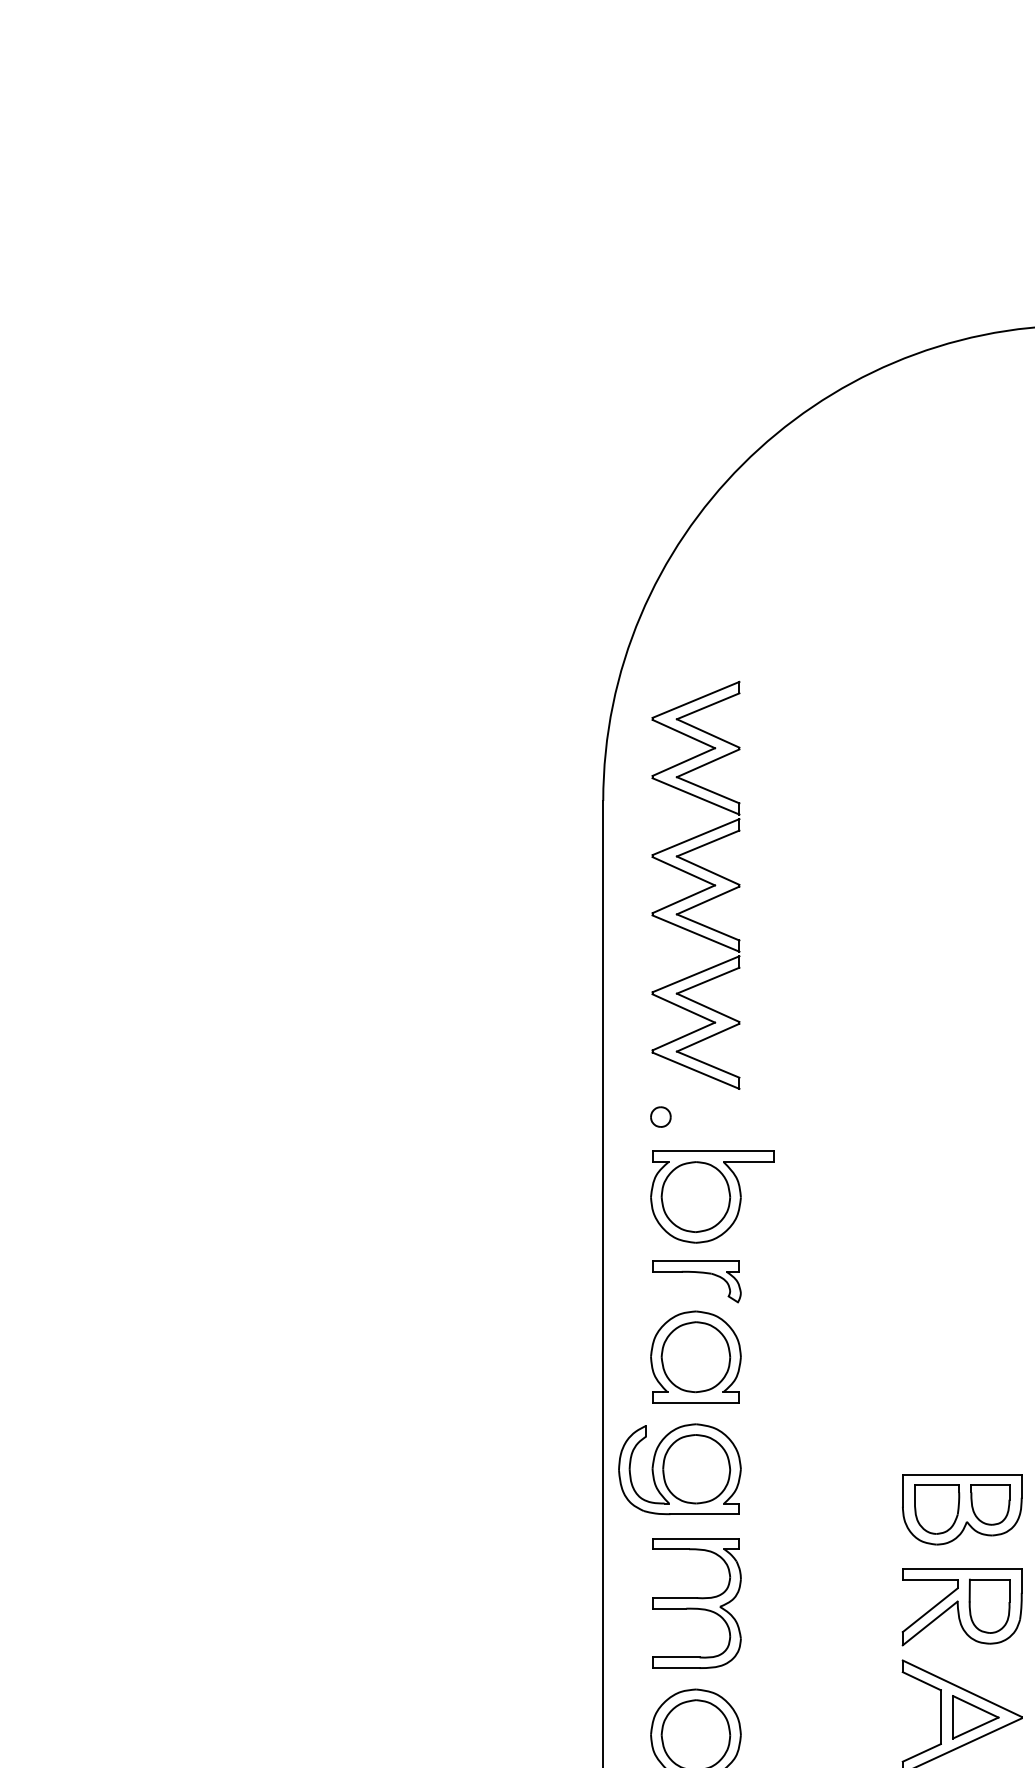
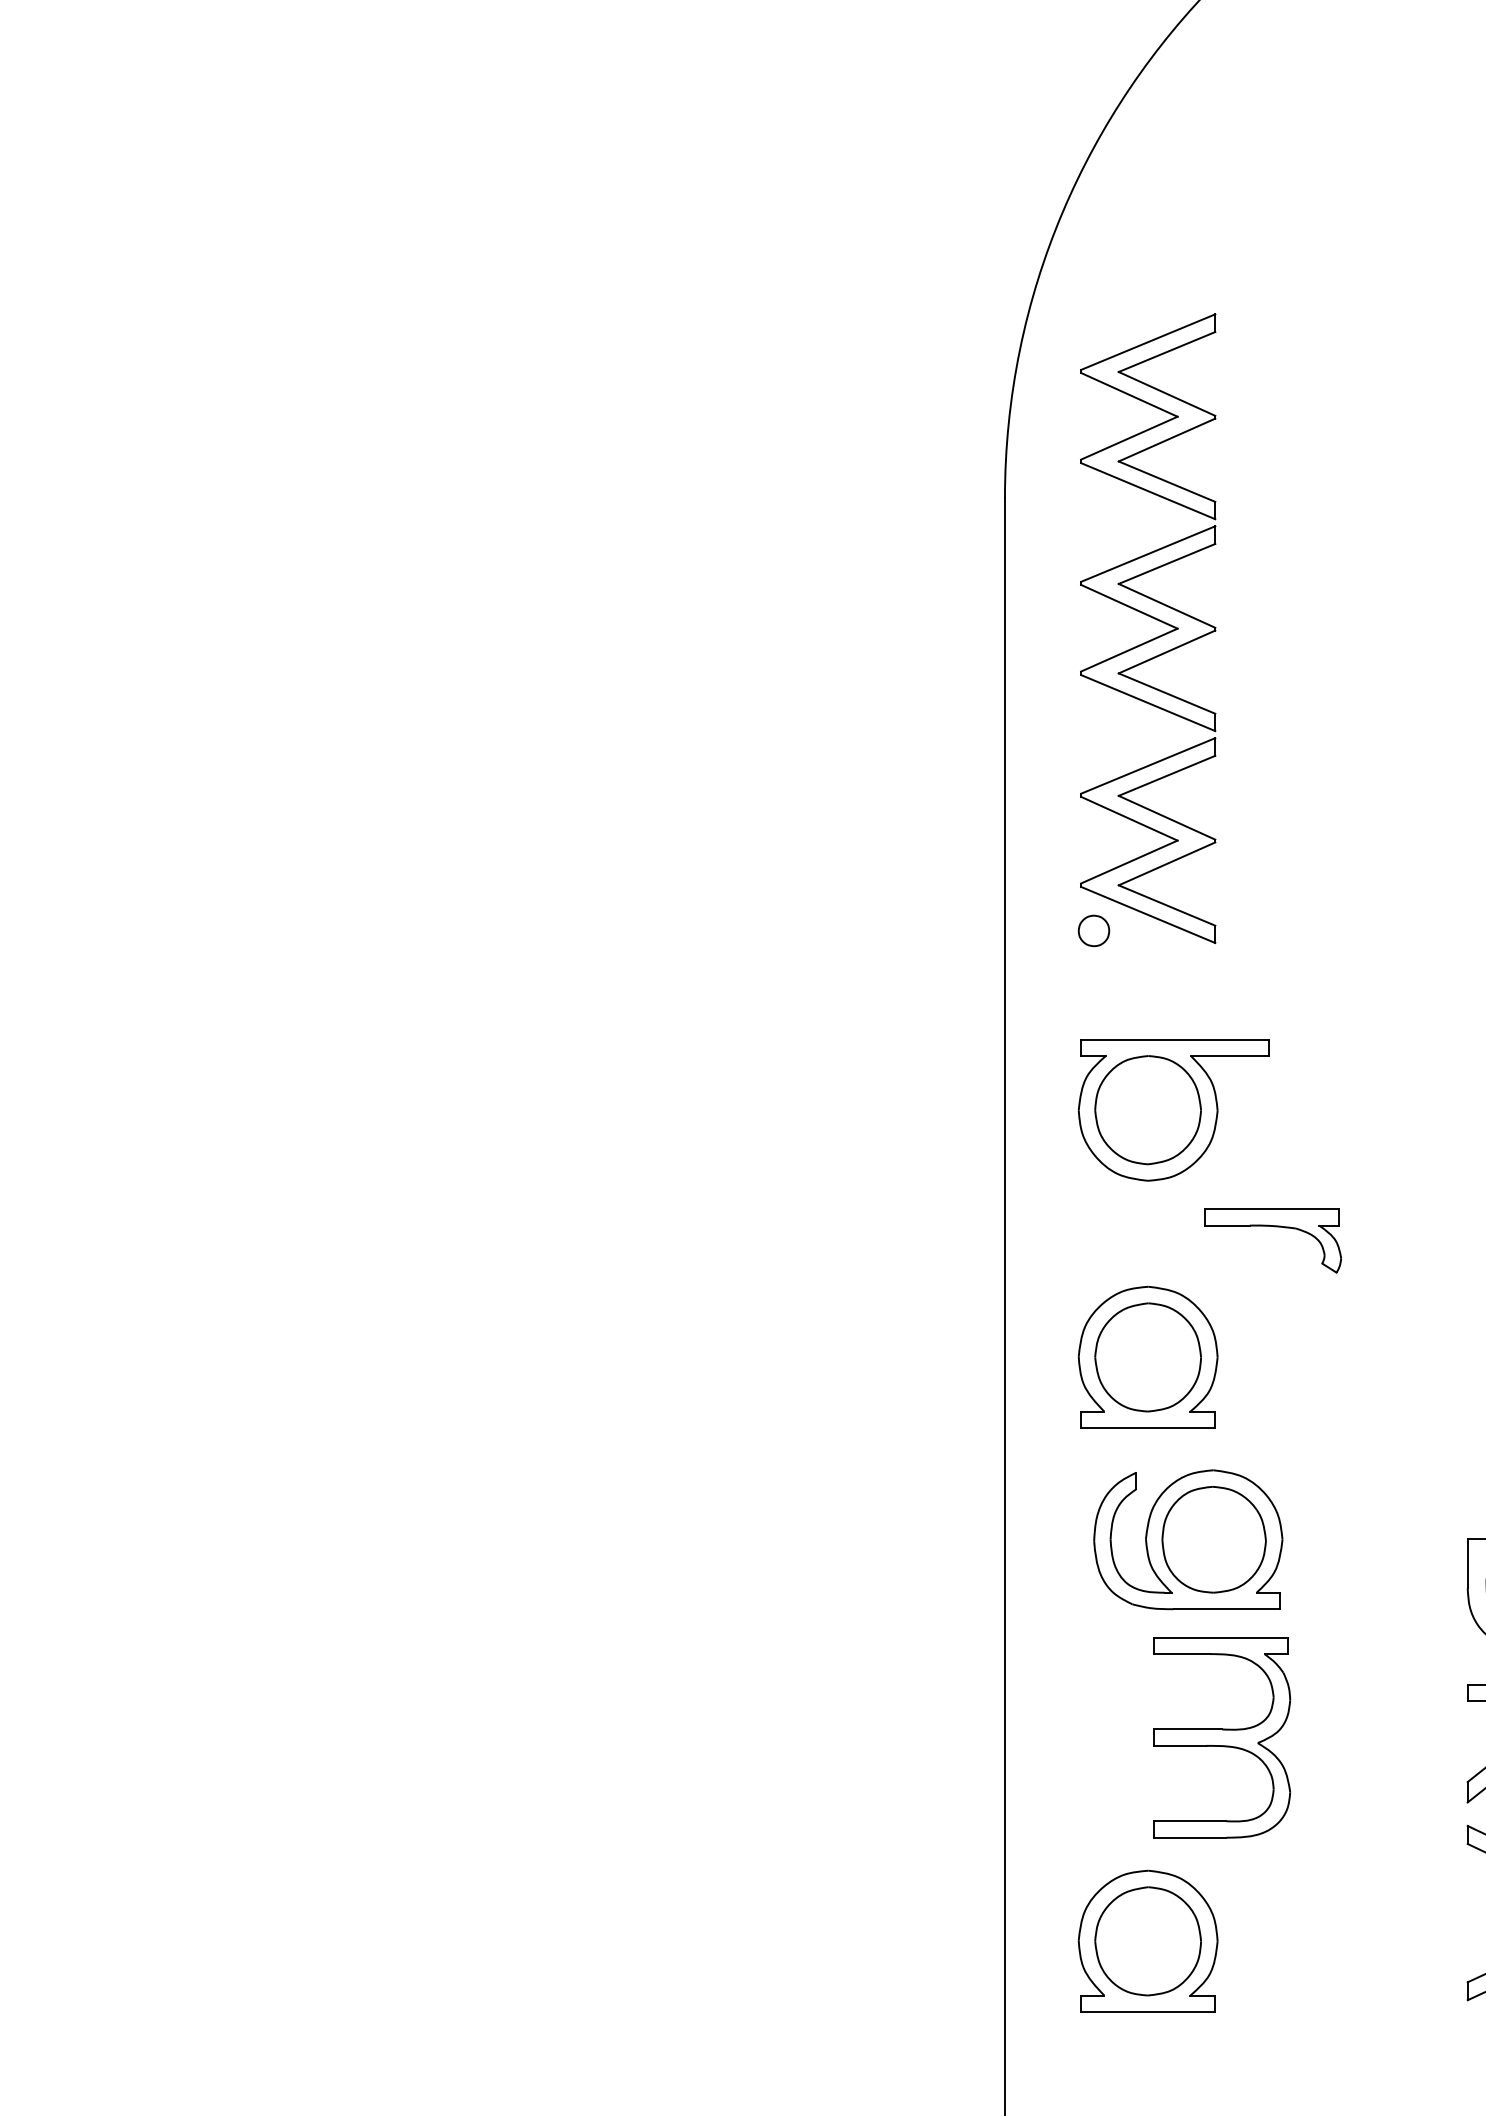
part: (660, 1116) -> (1093, 930), moved
part: (697, 1273) -> (1274, 1228), moved
part: (679, 1469) -> (1187, 1540), moved
part: (696, 1603) -> (1221, 1737), moved

